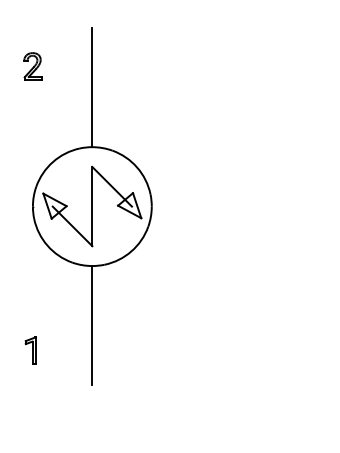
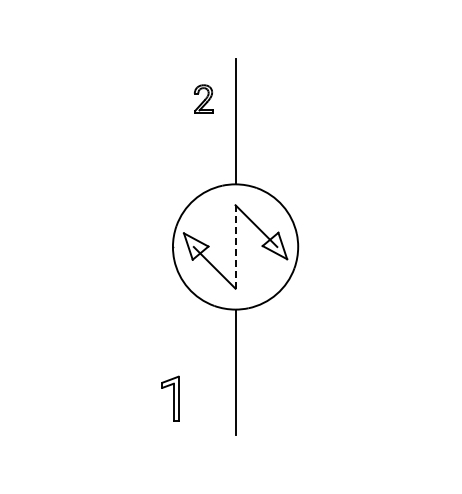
part: (32, 65) -> (203, 98), moved
line: (92, 206) -> (235, 246), solid -> dashed
part: (30, 350) -> (170, 398), size x1.6

